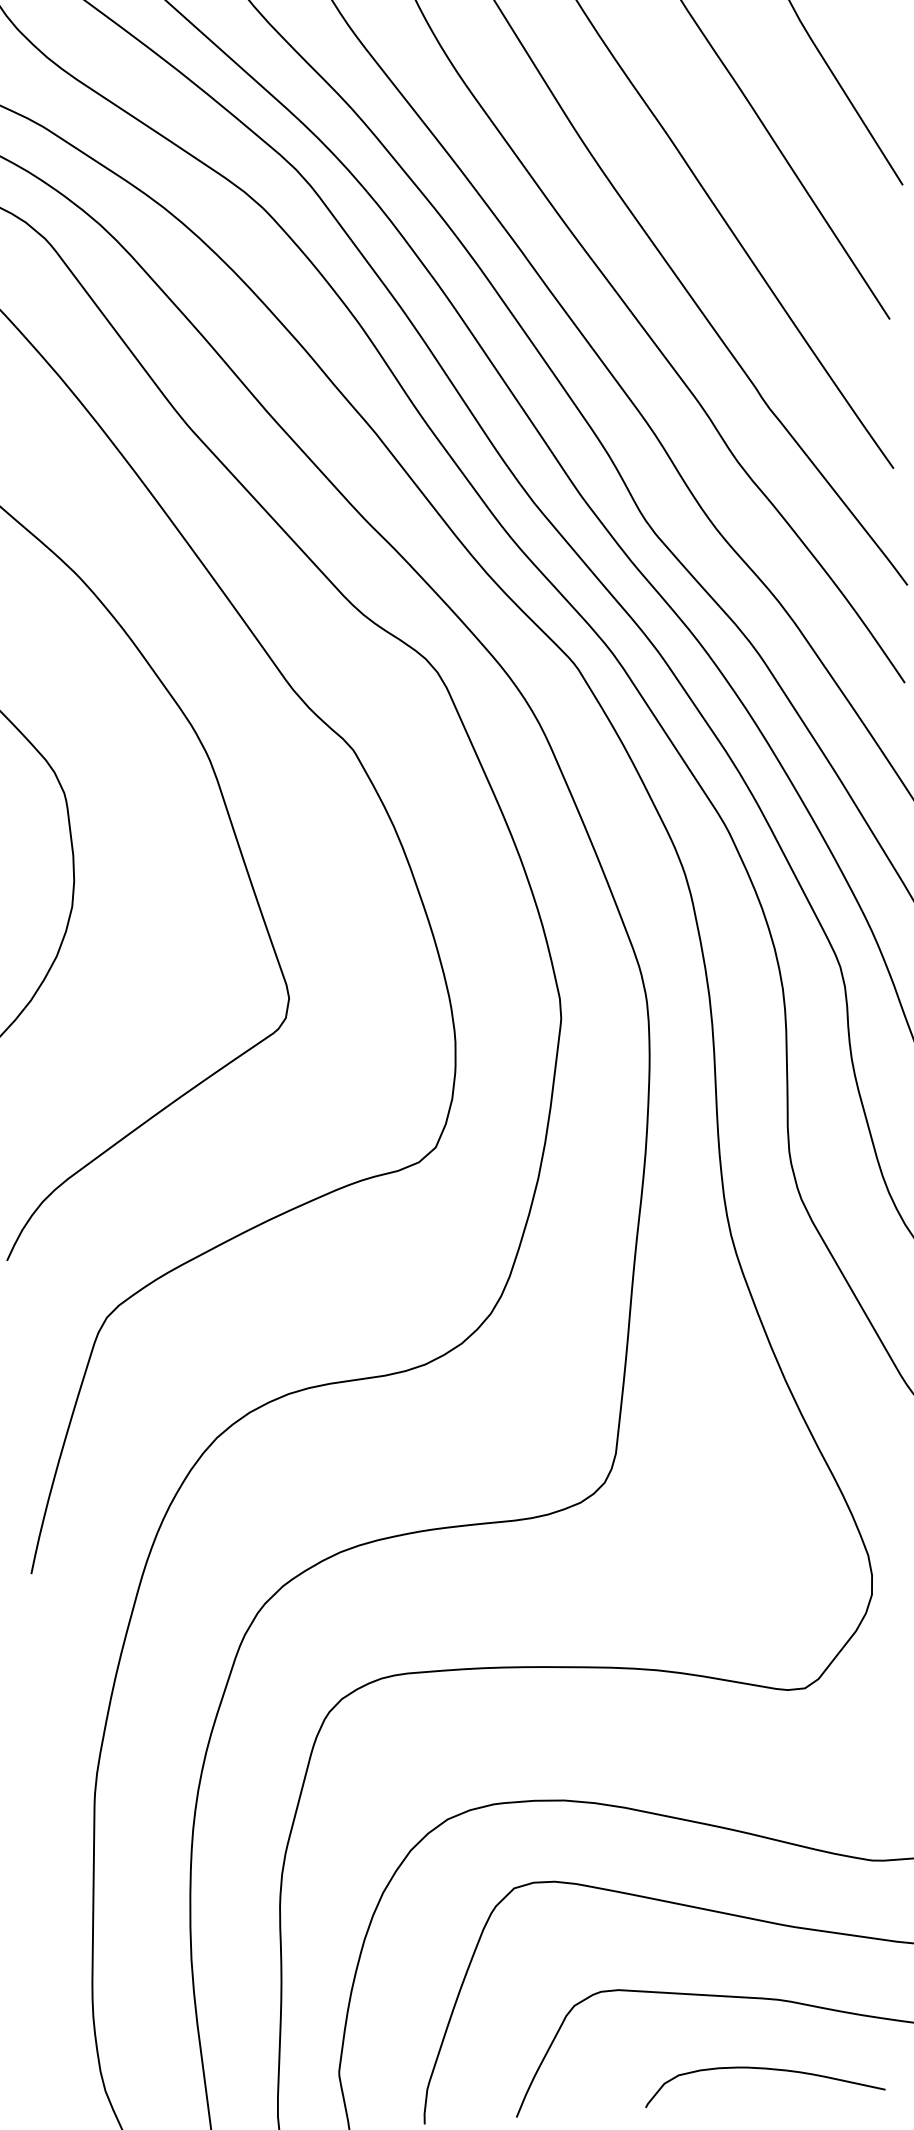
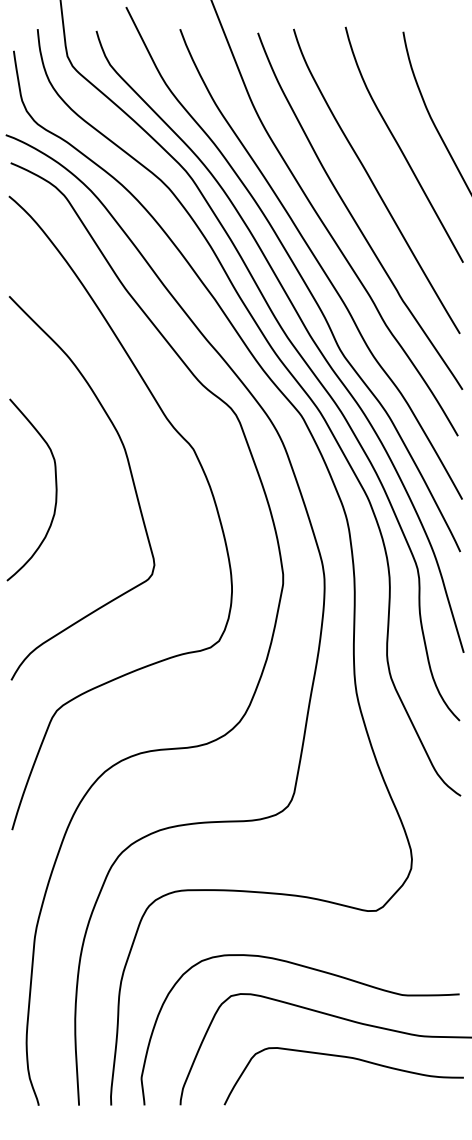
curve: (763, 2071) -> (343, 1091), removed

